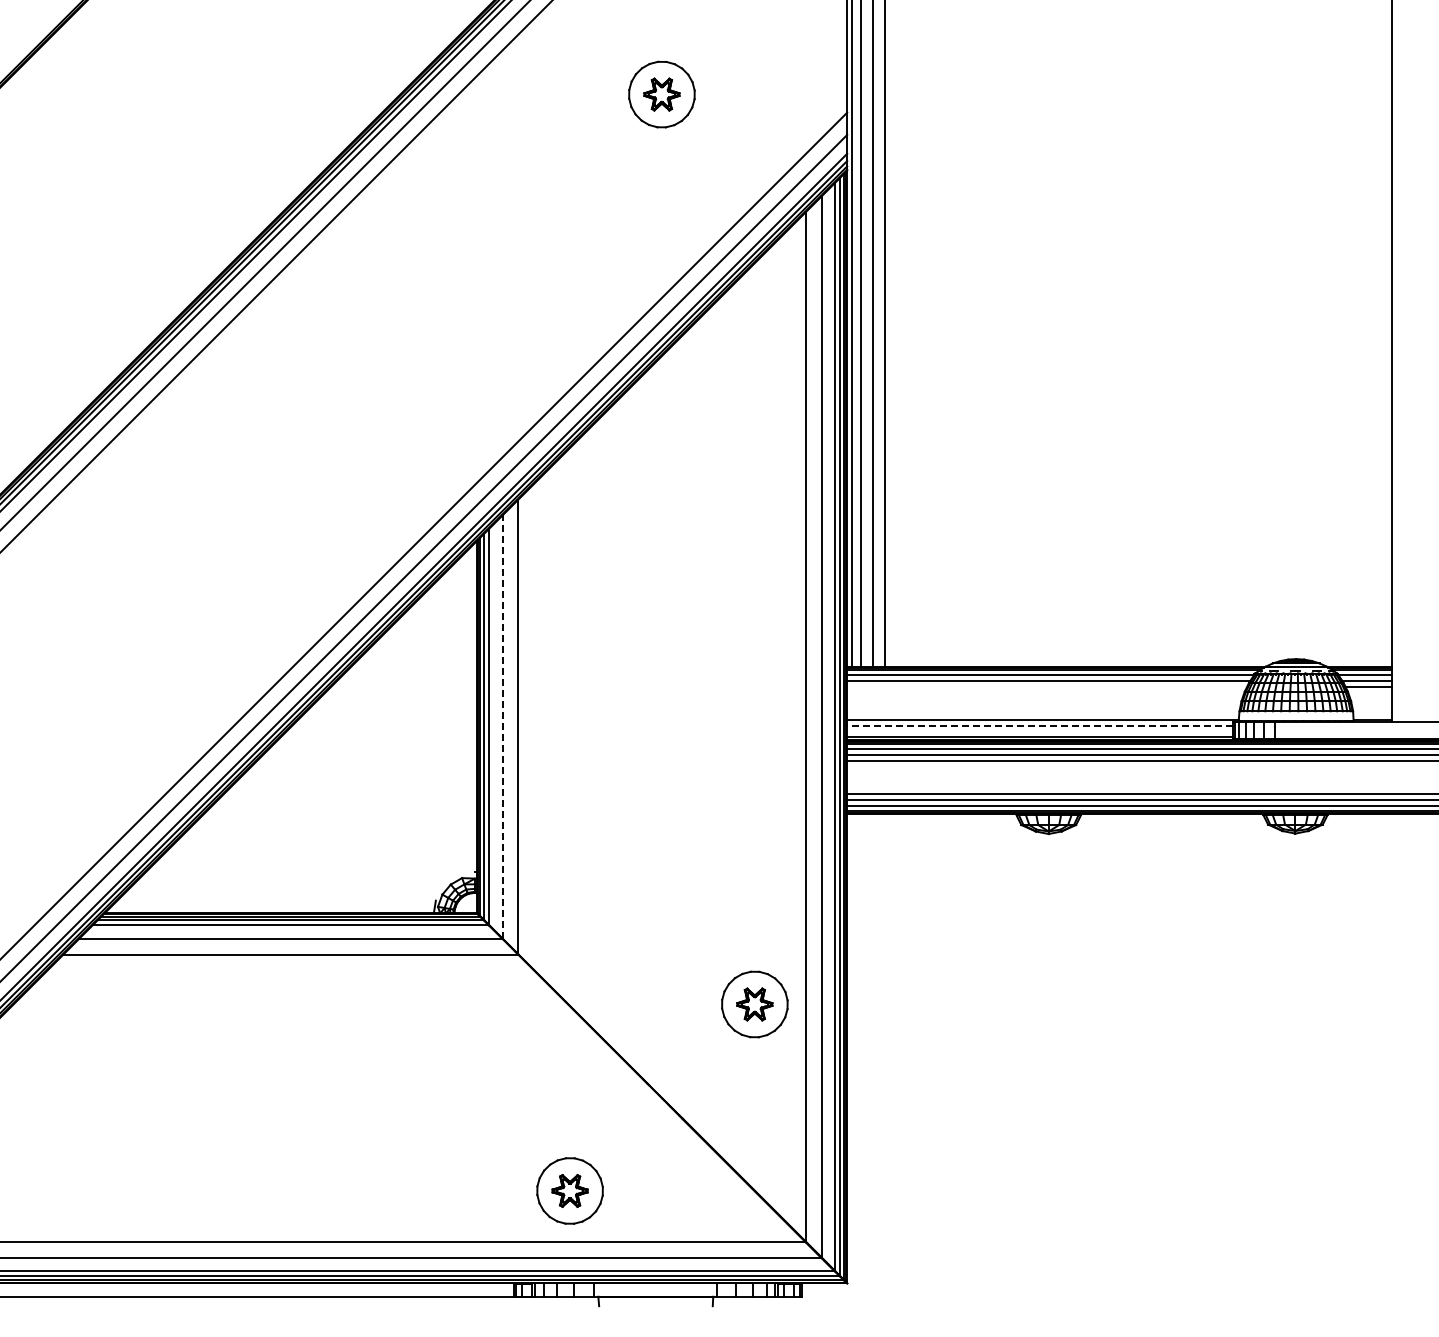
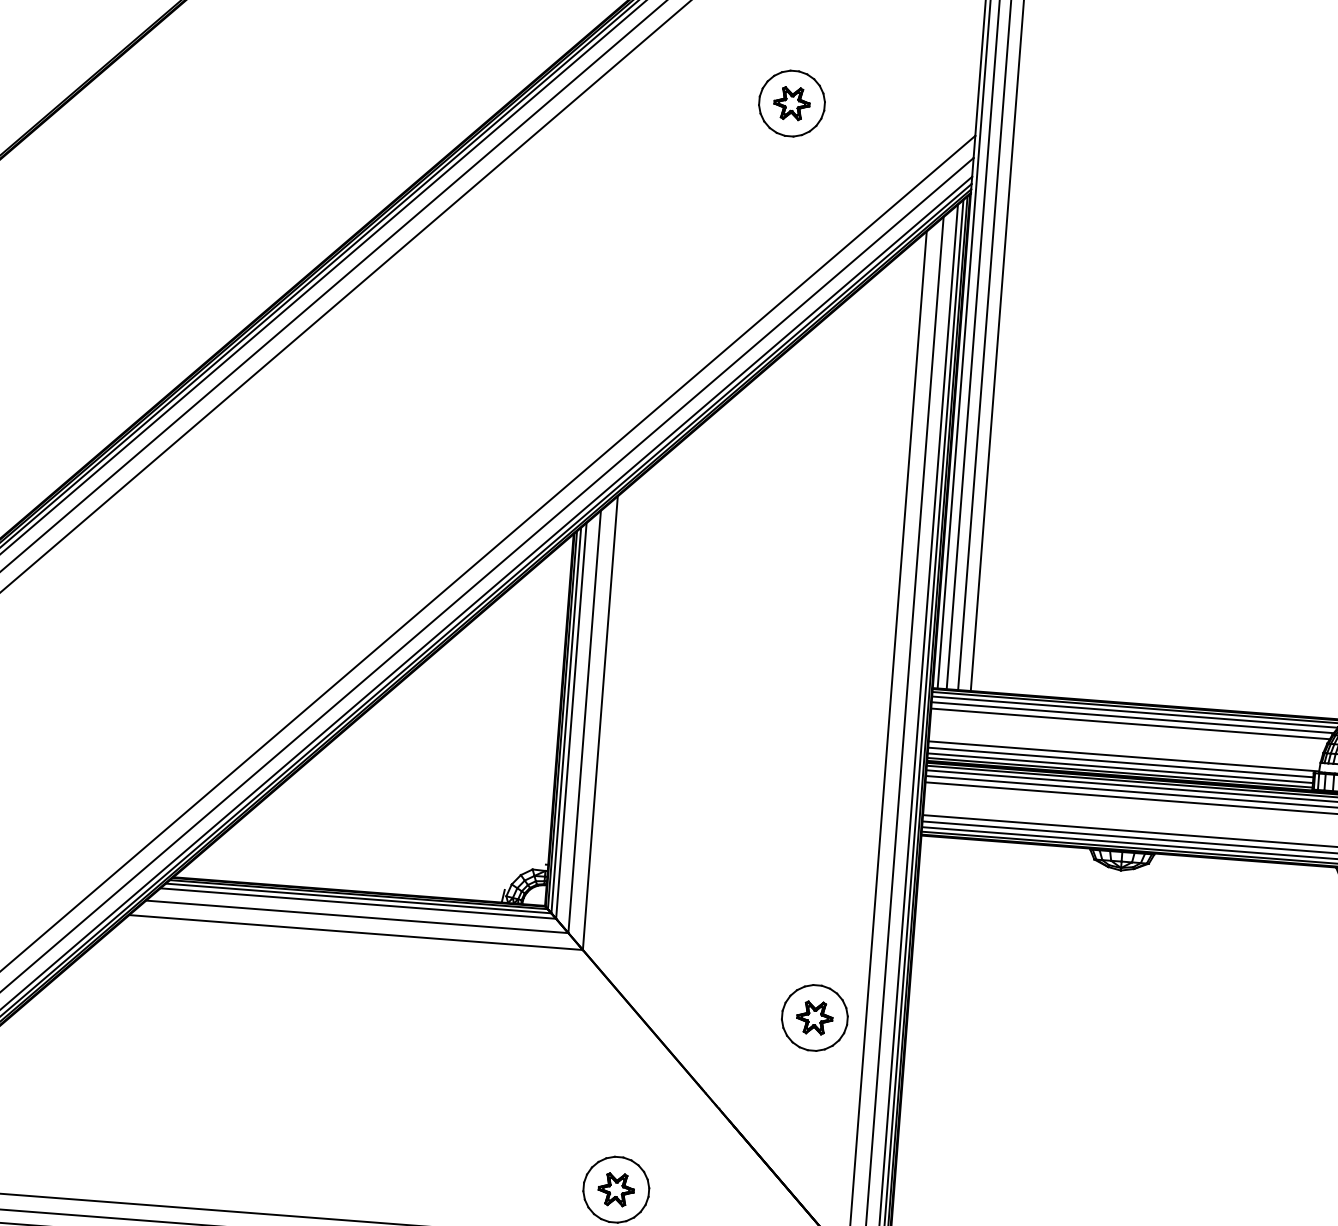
line: (1047, 687) -> (1130, 724), added
line: (1039, 726) -> (1119, 762), dashed -> solid
line: (502, 727) -> (584, 722), dashed -> solid
line: (1040, 732) -> (1120, 768), added

